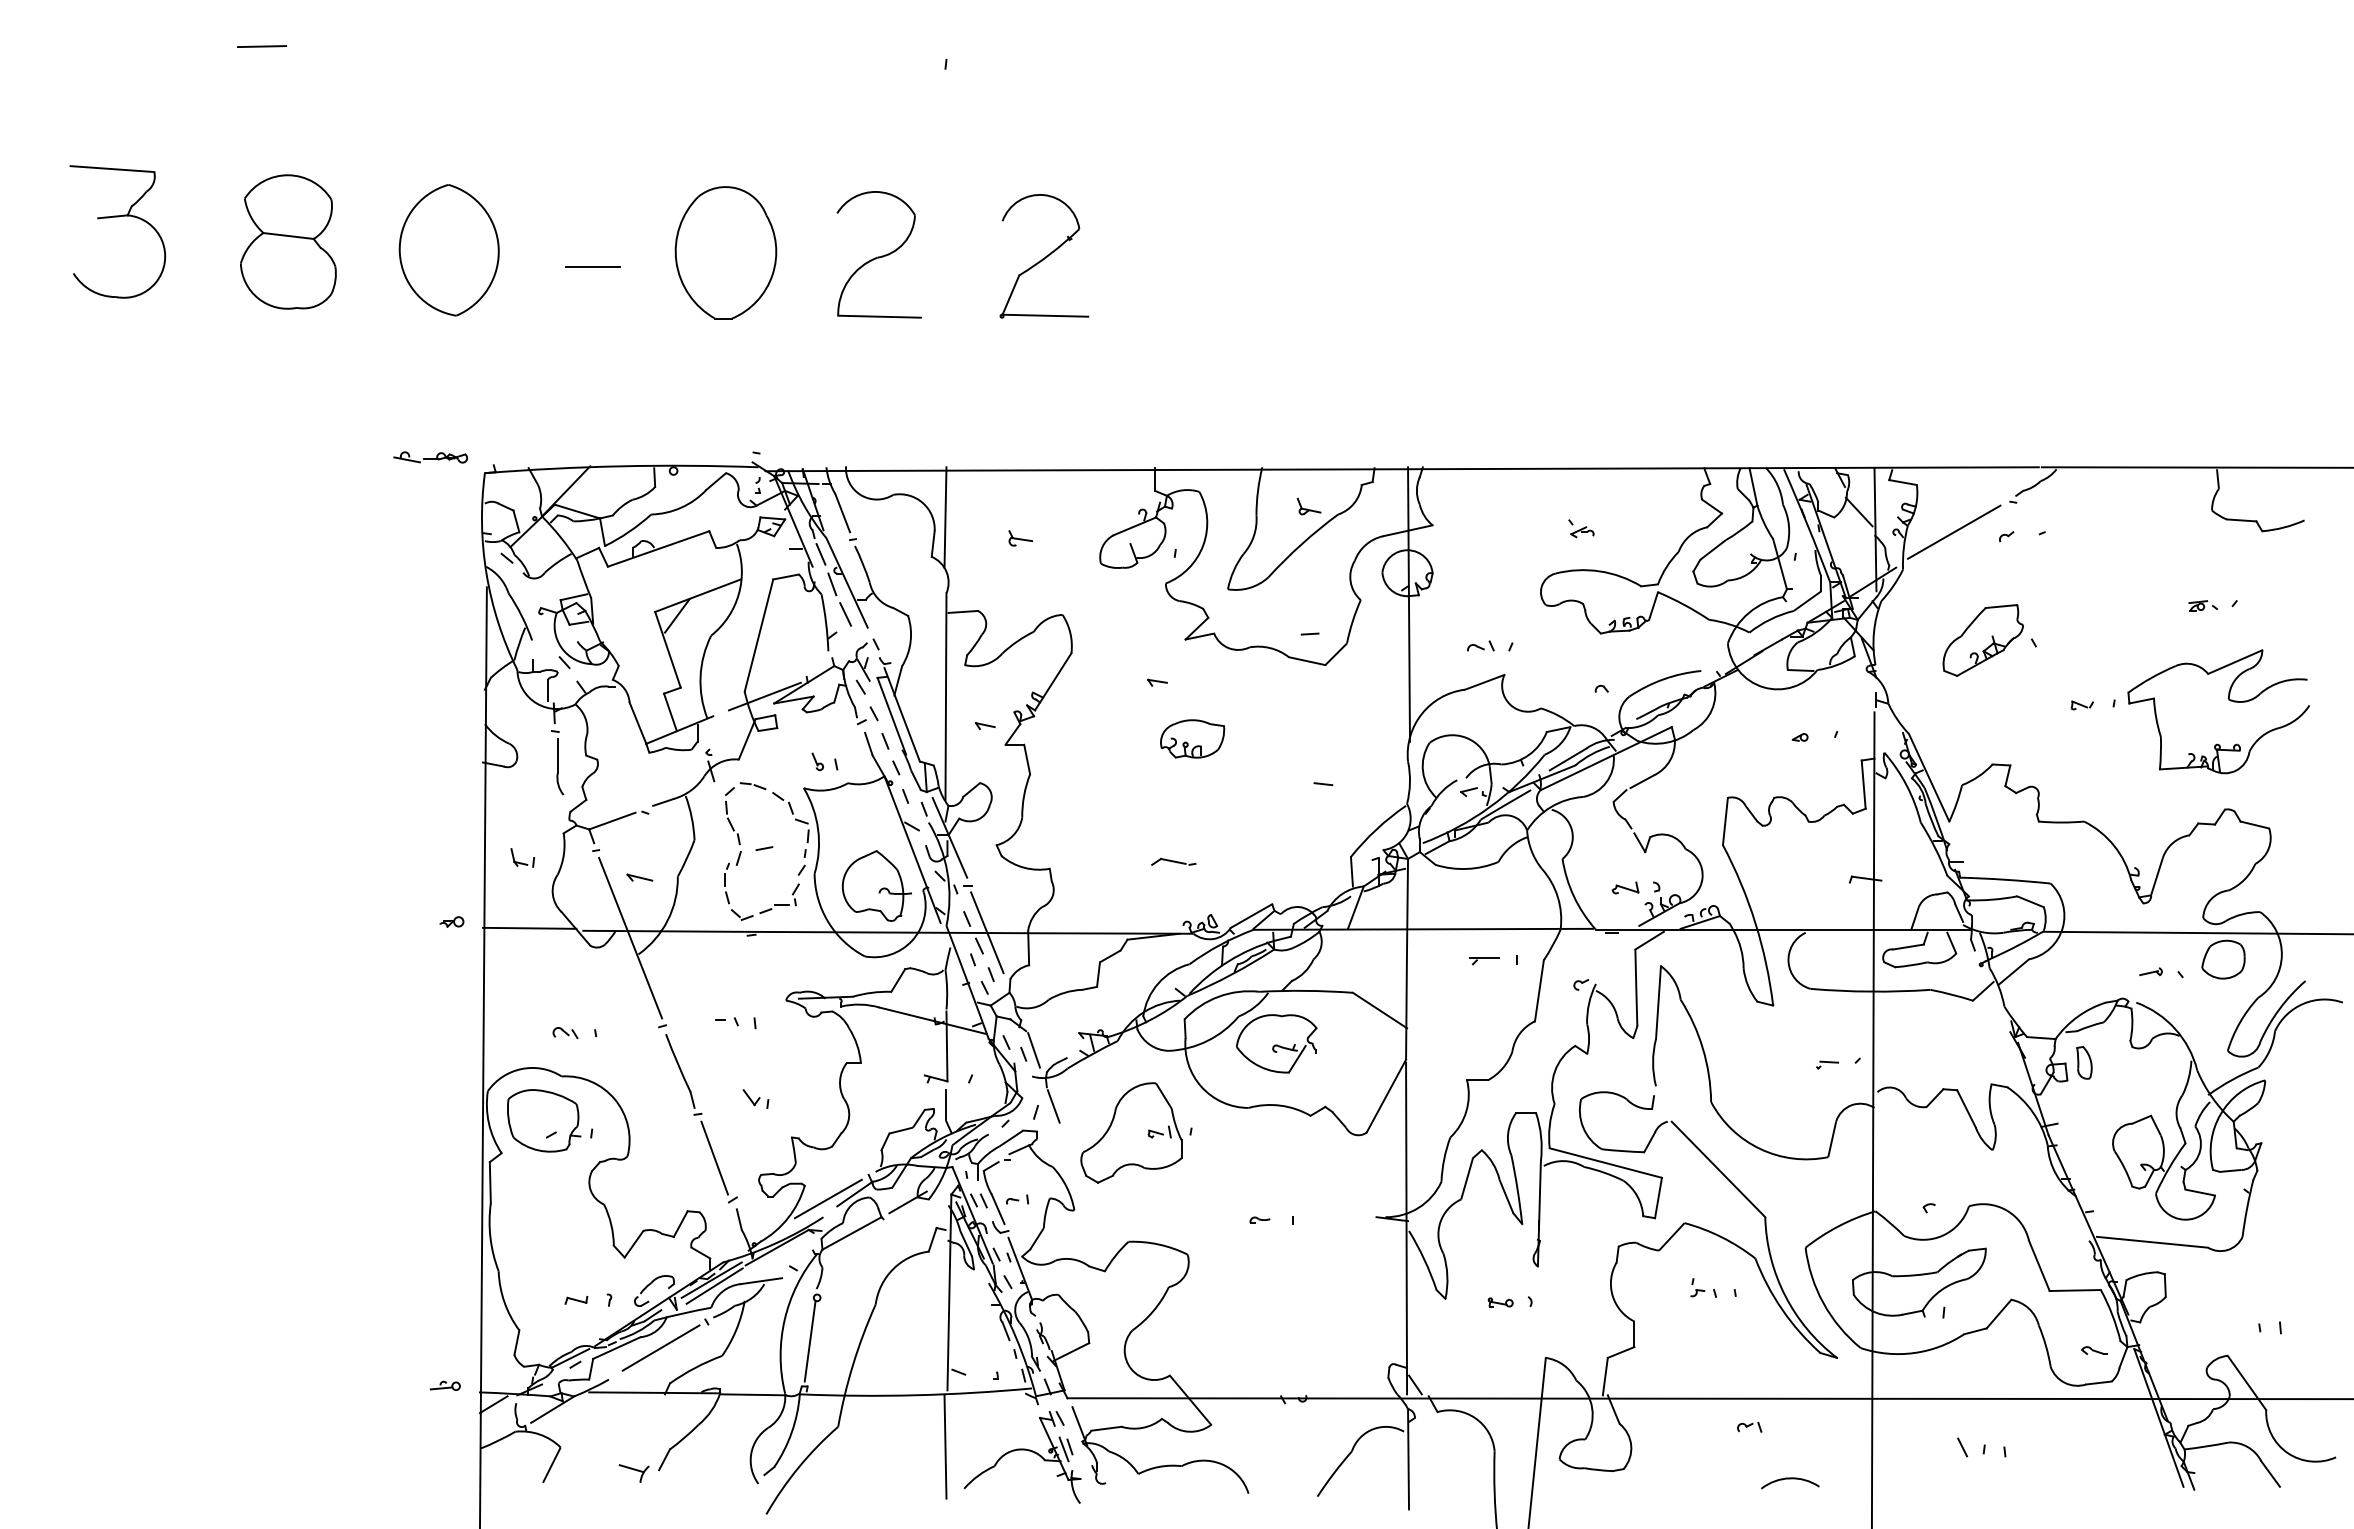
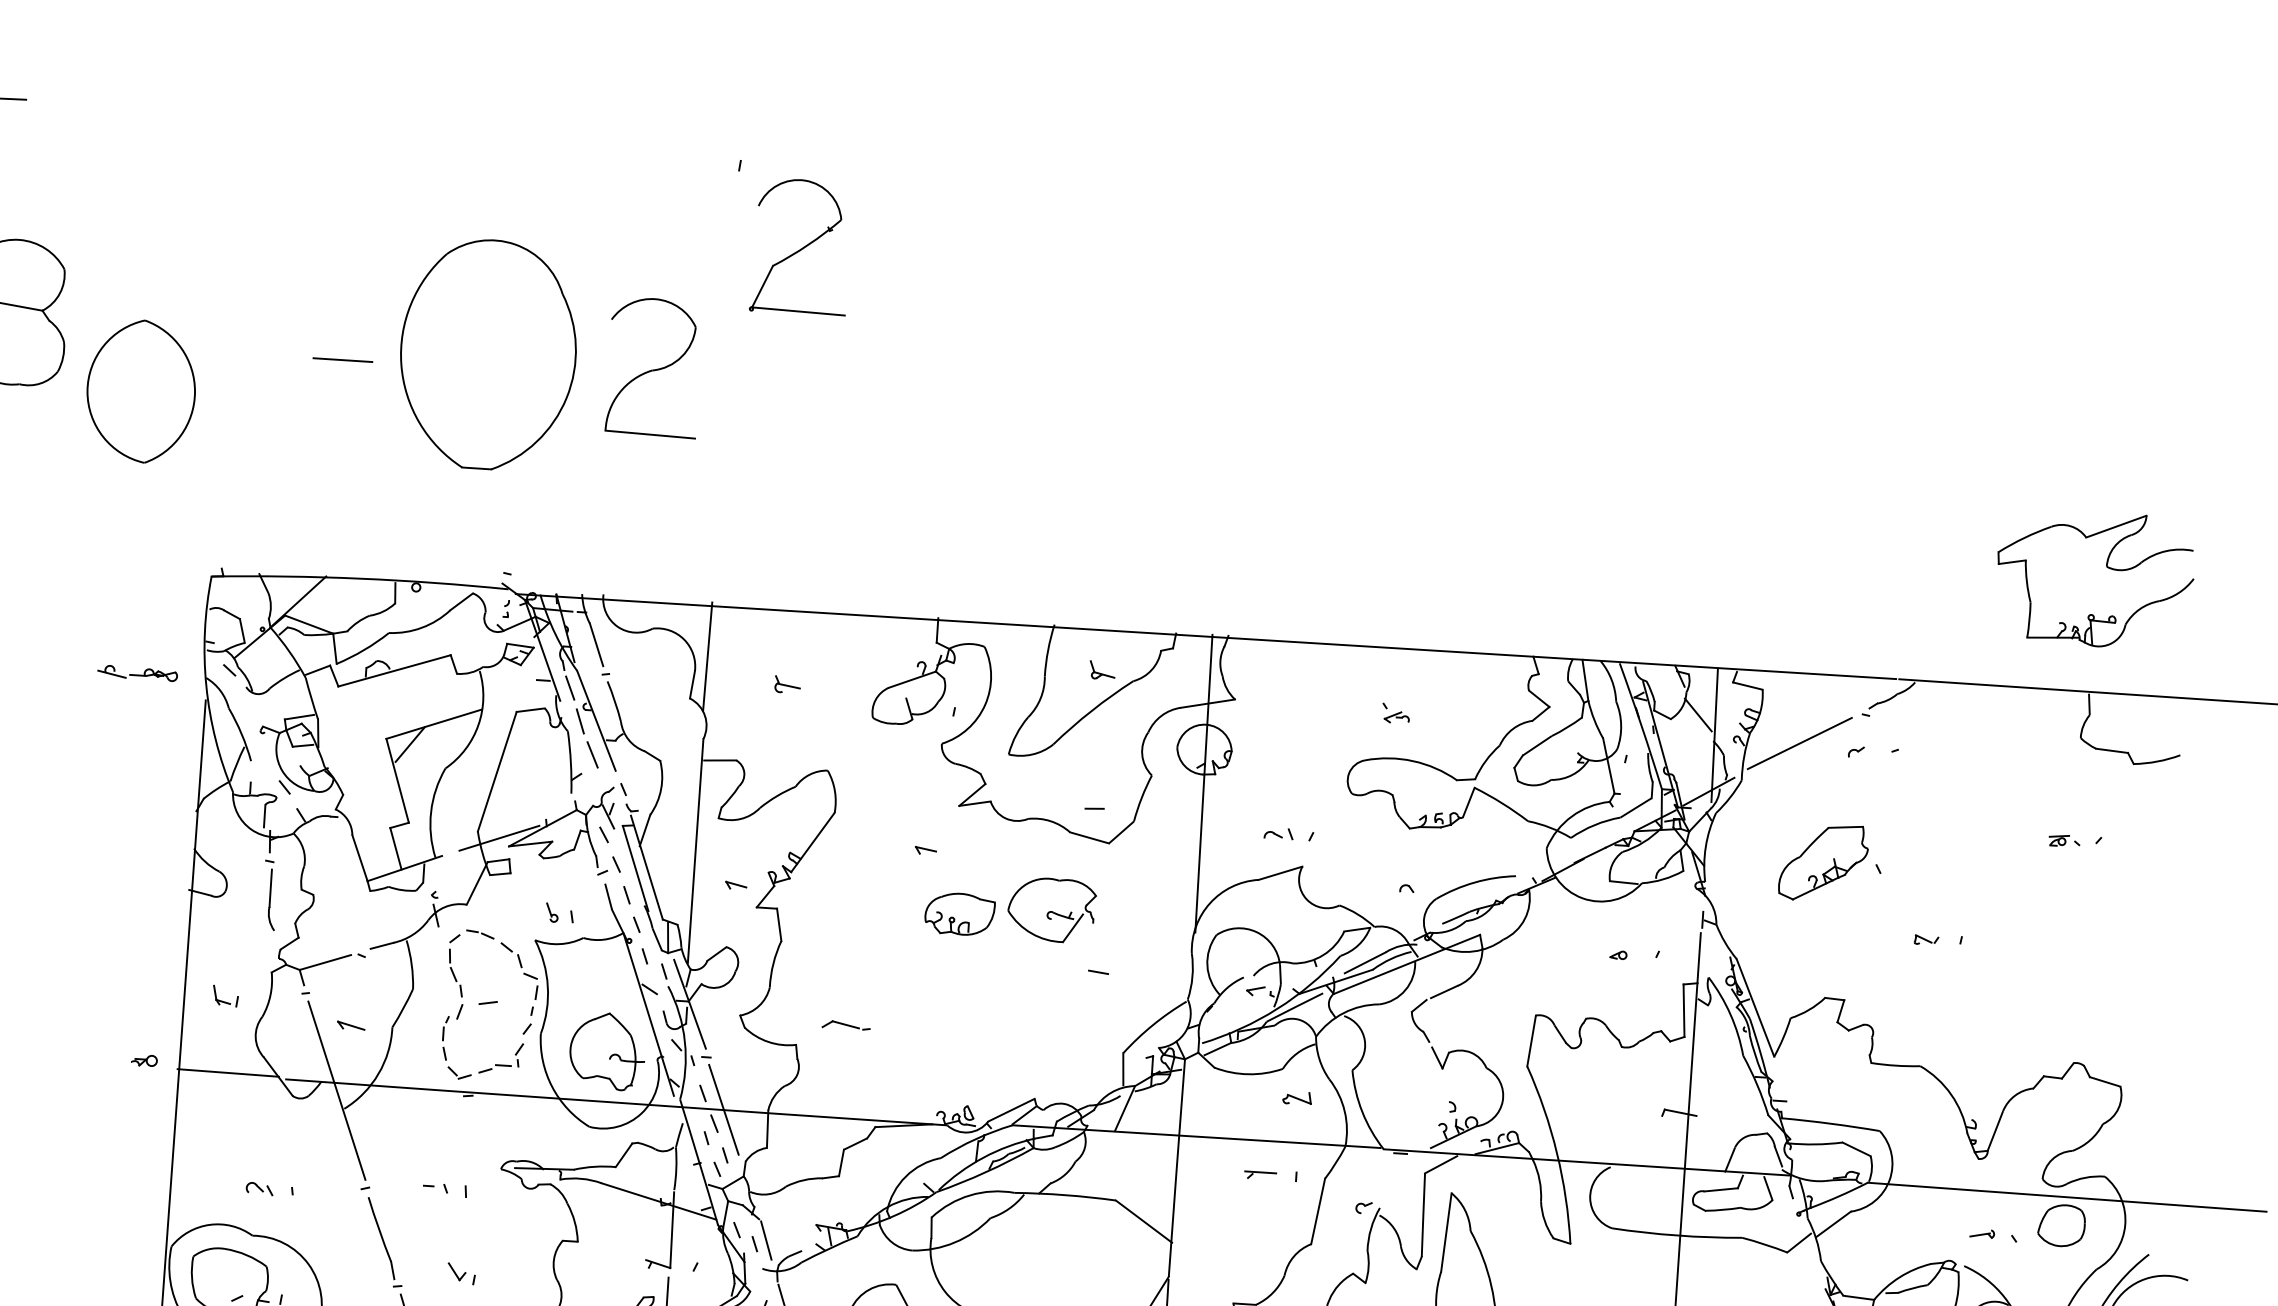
part: (448, 250) -> (140, 391), moved
part: (725, 252) -> (487, 354), size x1.6
part: (1044, 256) -> (801, 247), moved
part: (430, 457) -> (137, 673), moved
part: (2228, 700) -> (2106, 567), moved
part: (1173, 861) -> (846, 1024), moved
part: (1625, 887) -> (1297, 1097), moved
part: (1276, 1043) -> (1051, 909), moved

